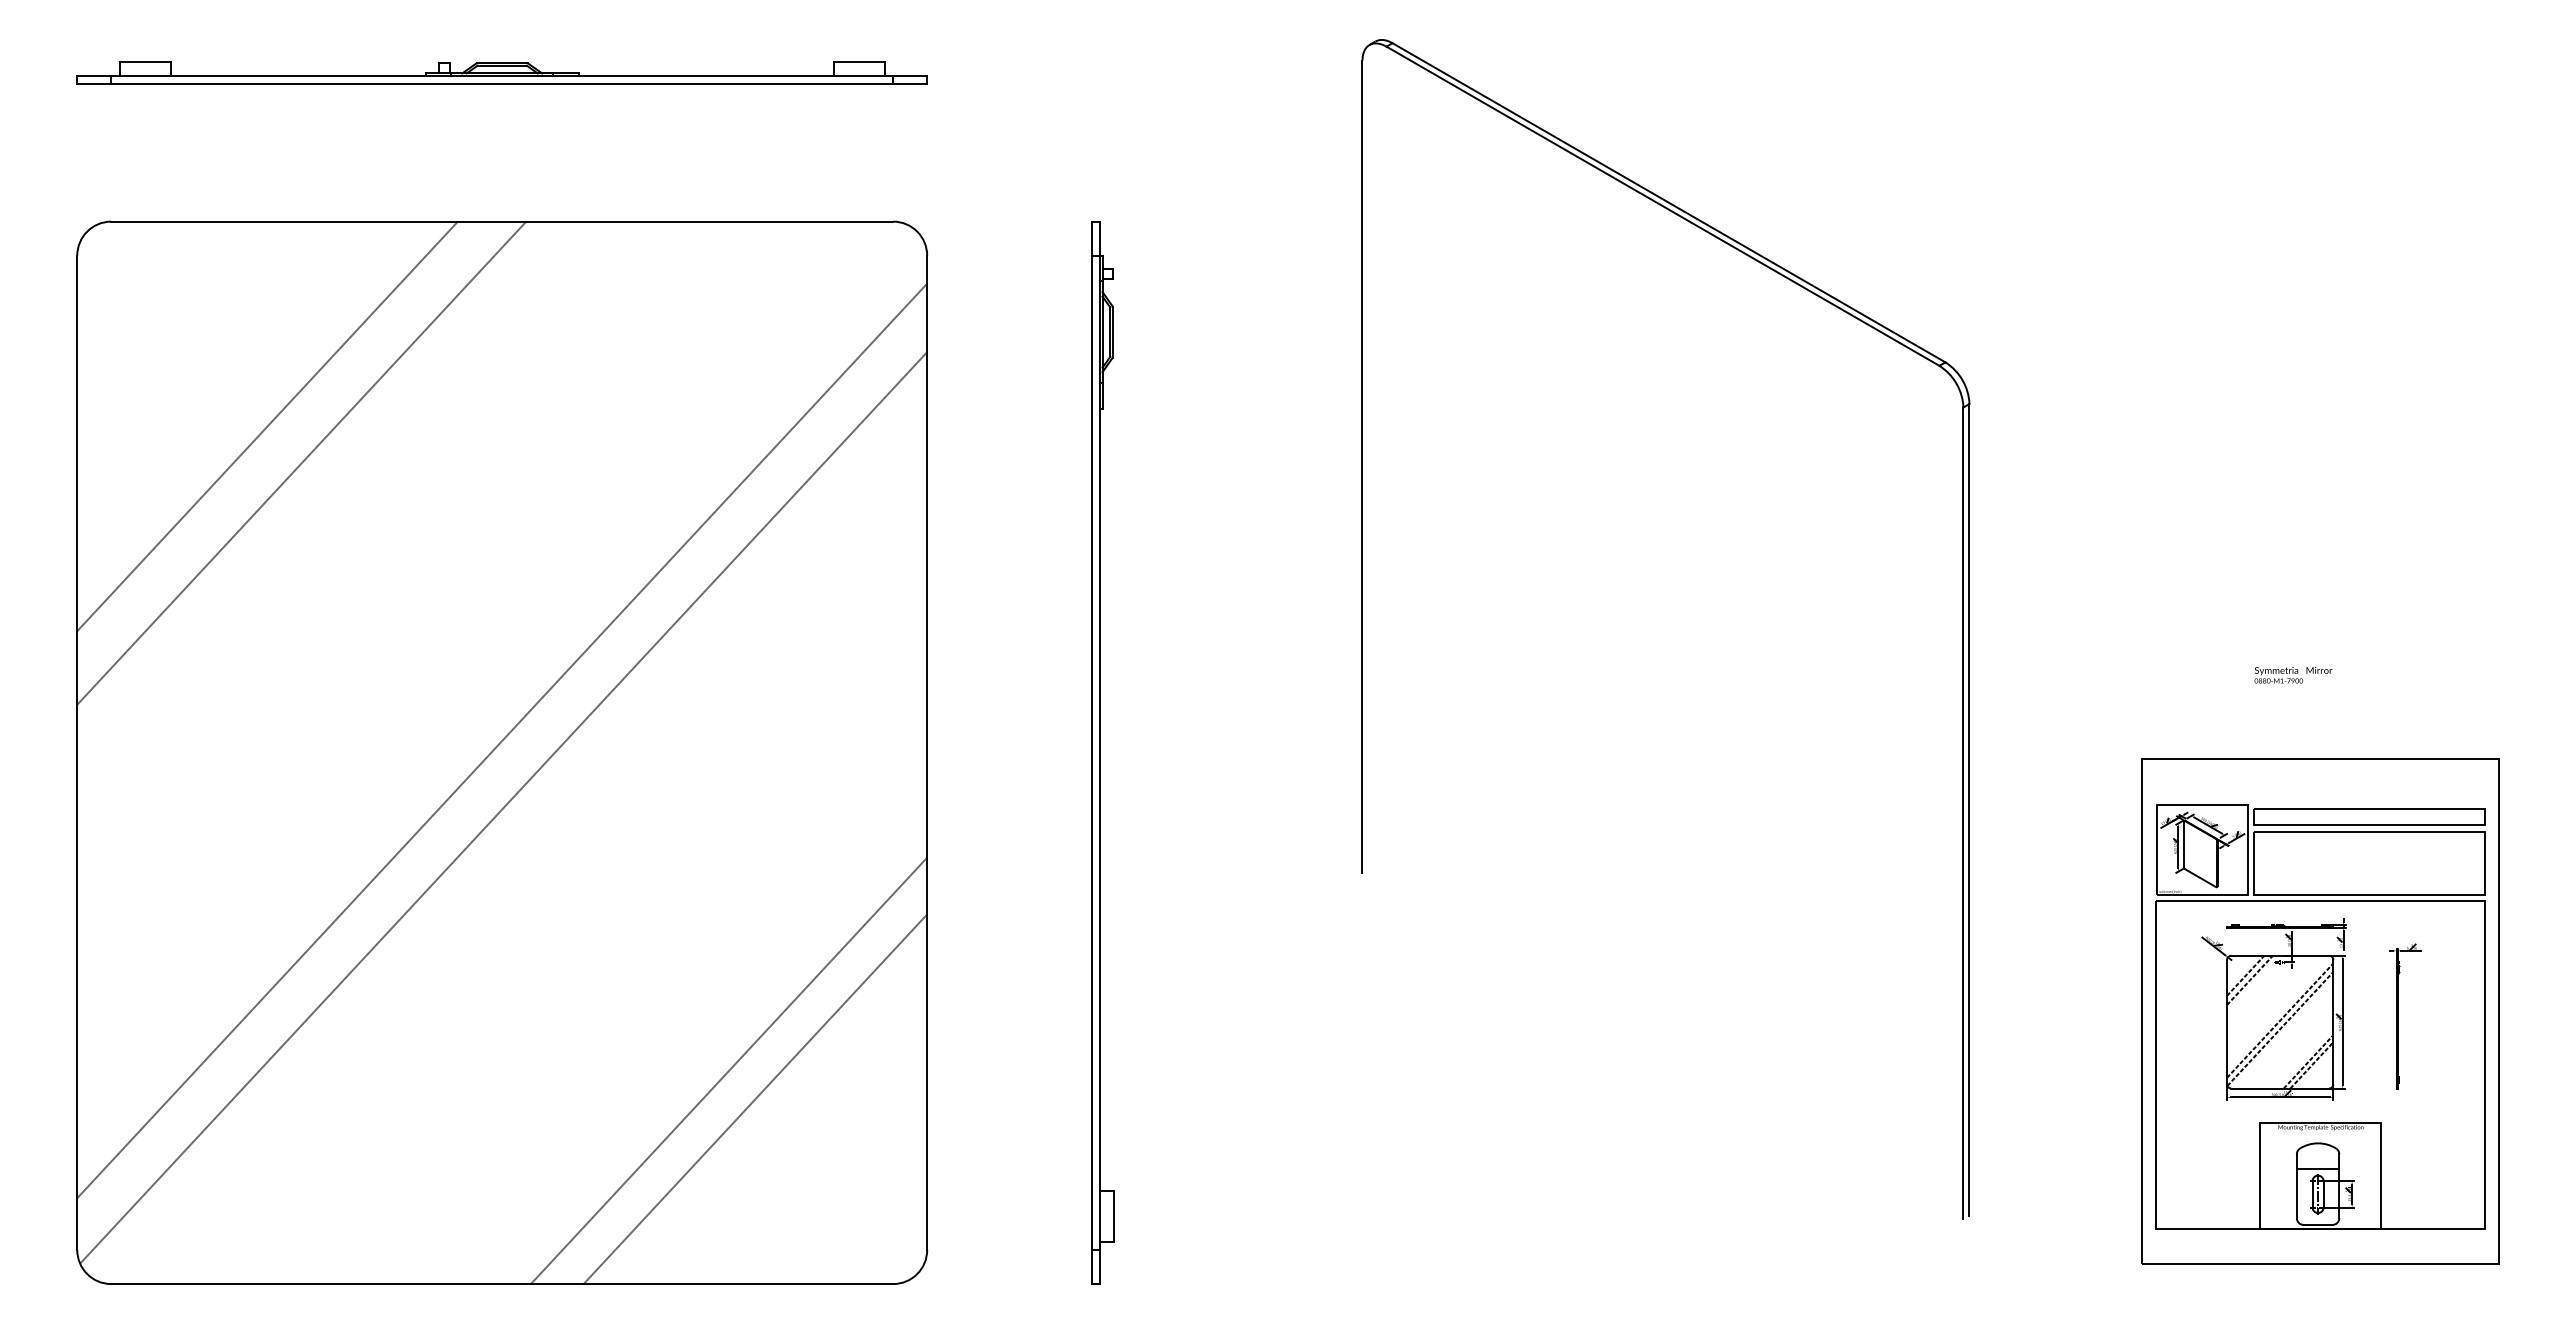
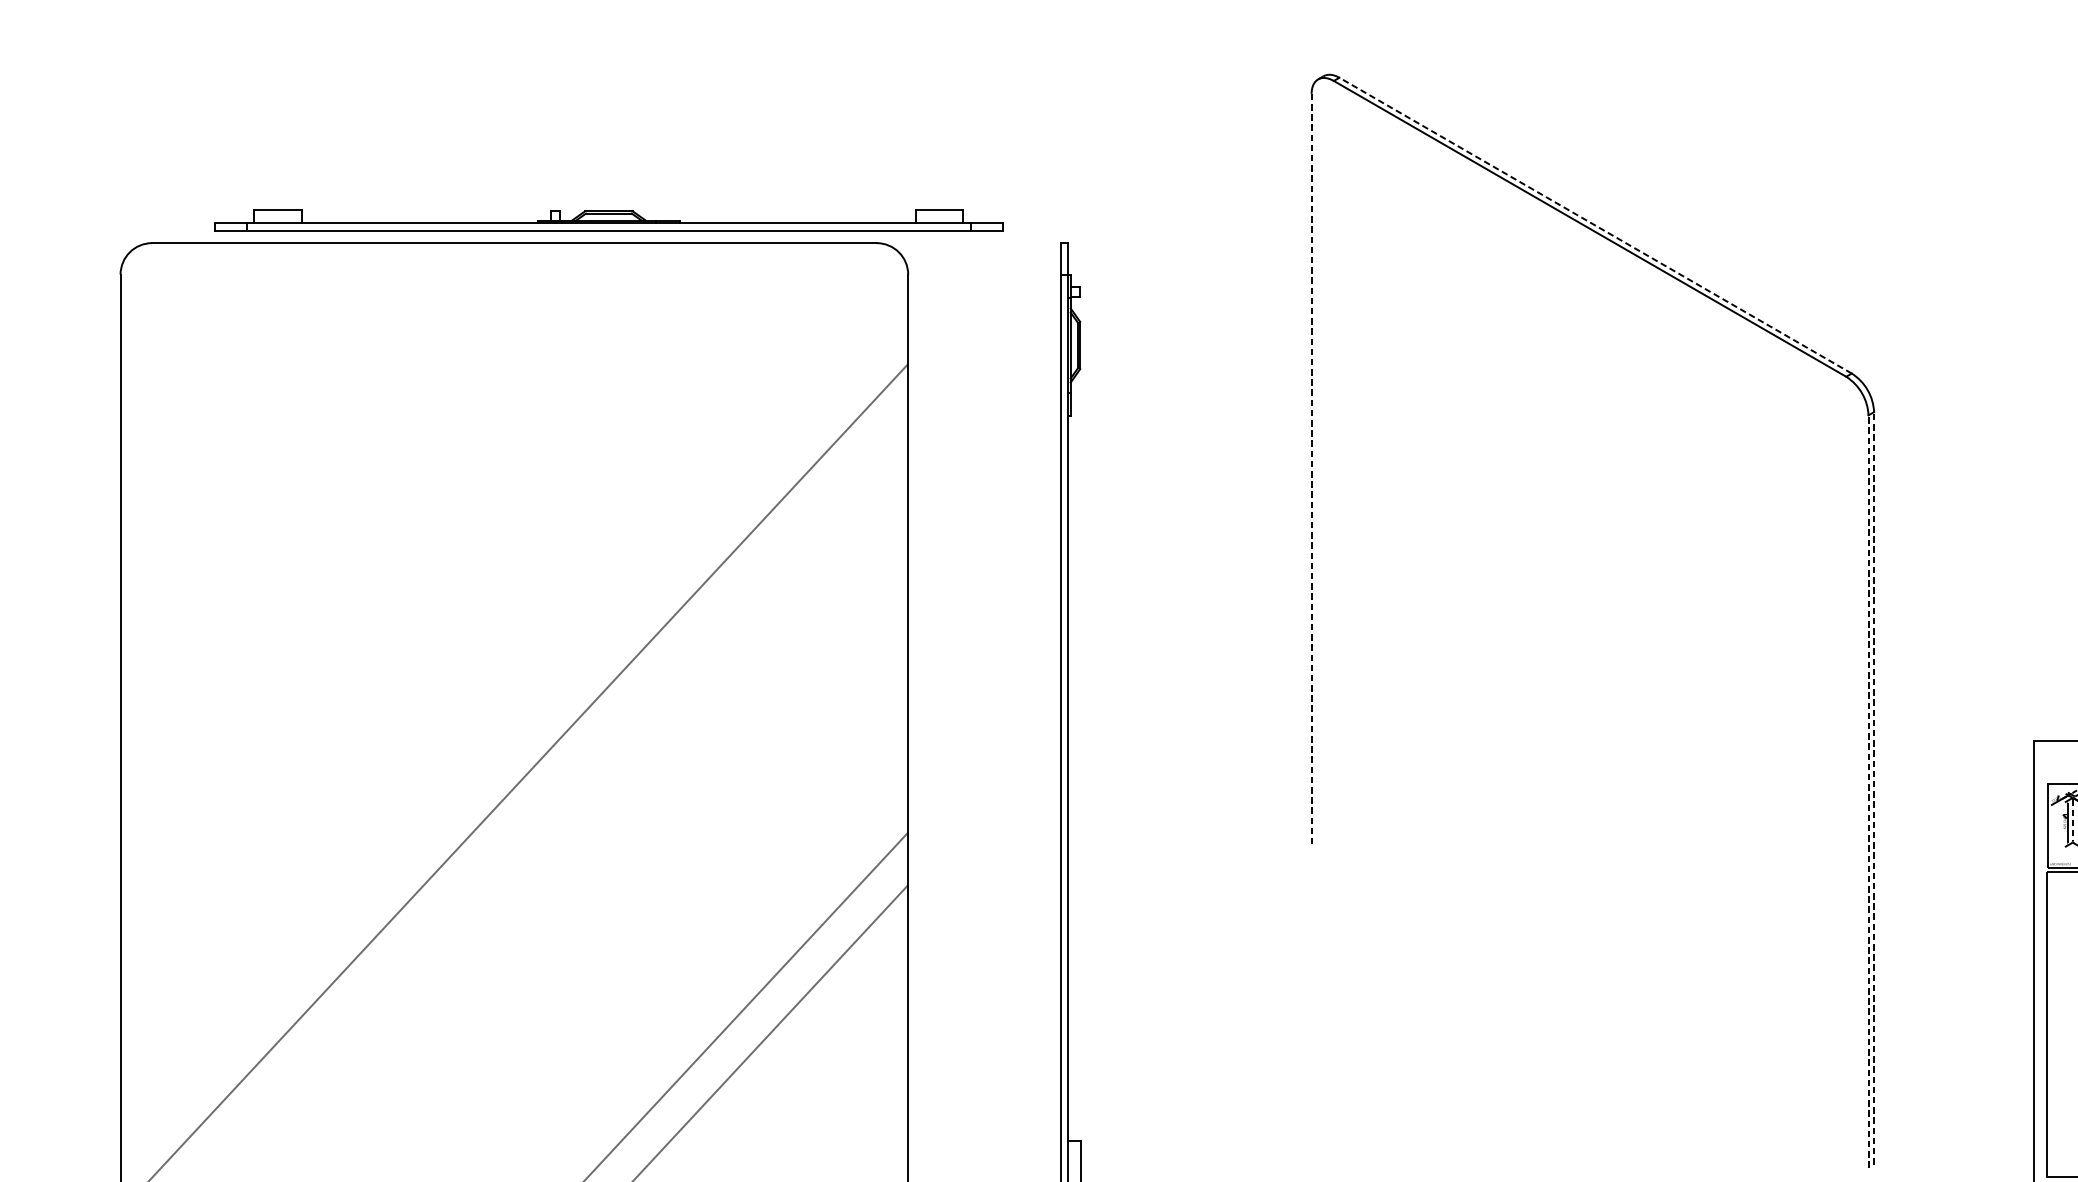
part: (501, 72) -> (608, 219), moved
line: (1668, 202) -> (1595, 225), solid -> dashed
line: (267, 426) -> (296, 432), removed
line: (301, 462) -> (328, 466), removed
line: (1362, 466) -> (1311, 470), solid -> dashed
line: (502, 740) -> (514, 723), removed
line: (1969, 810) -> (1874, 788), solid -> dashed
line: (1963, 813) -> (1868, 791), solid -> dashed
line: (2183, 844) -> (2072, 820), solid -> dashed

